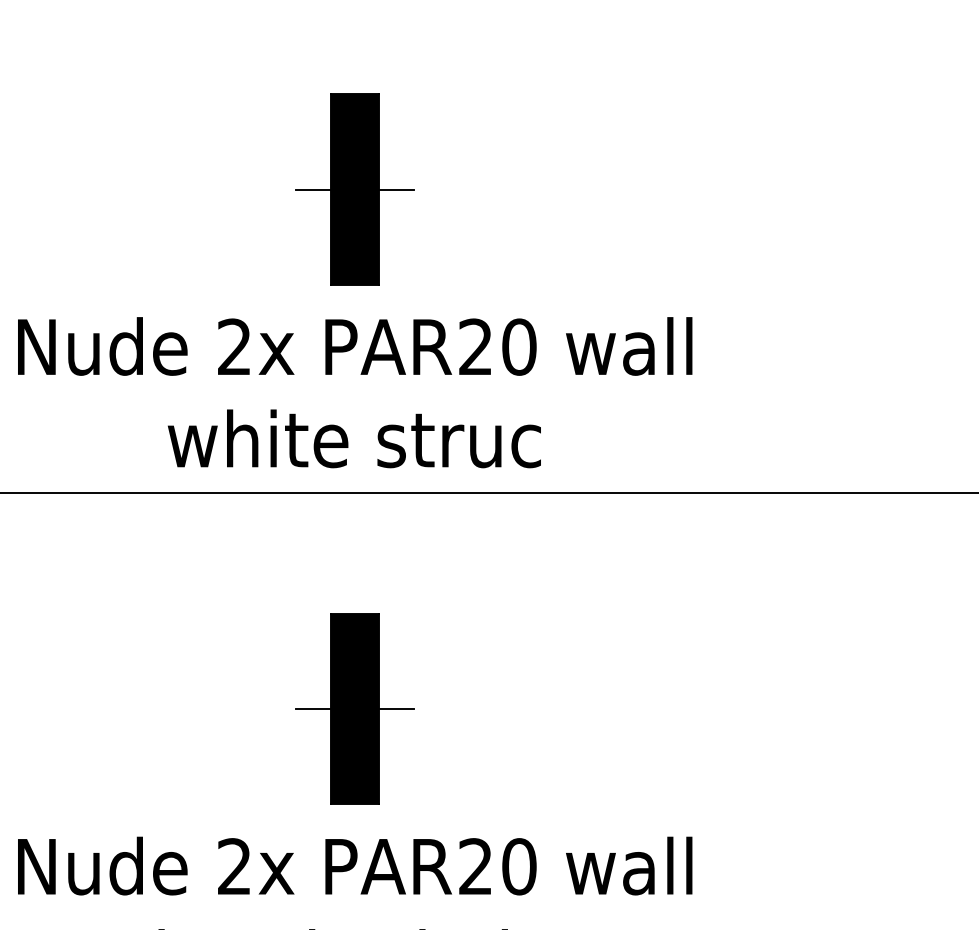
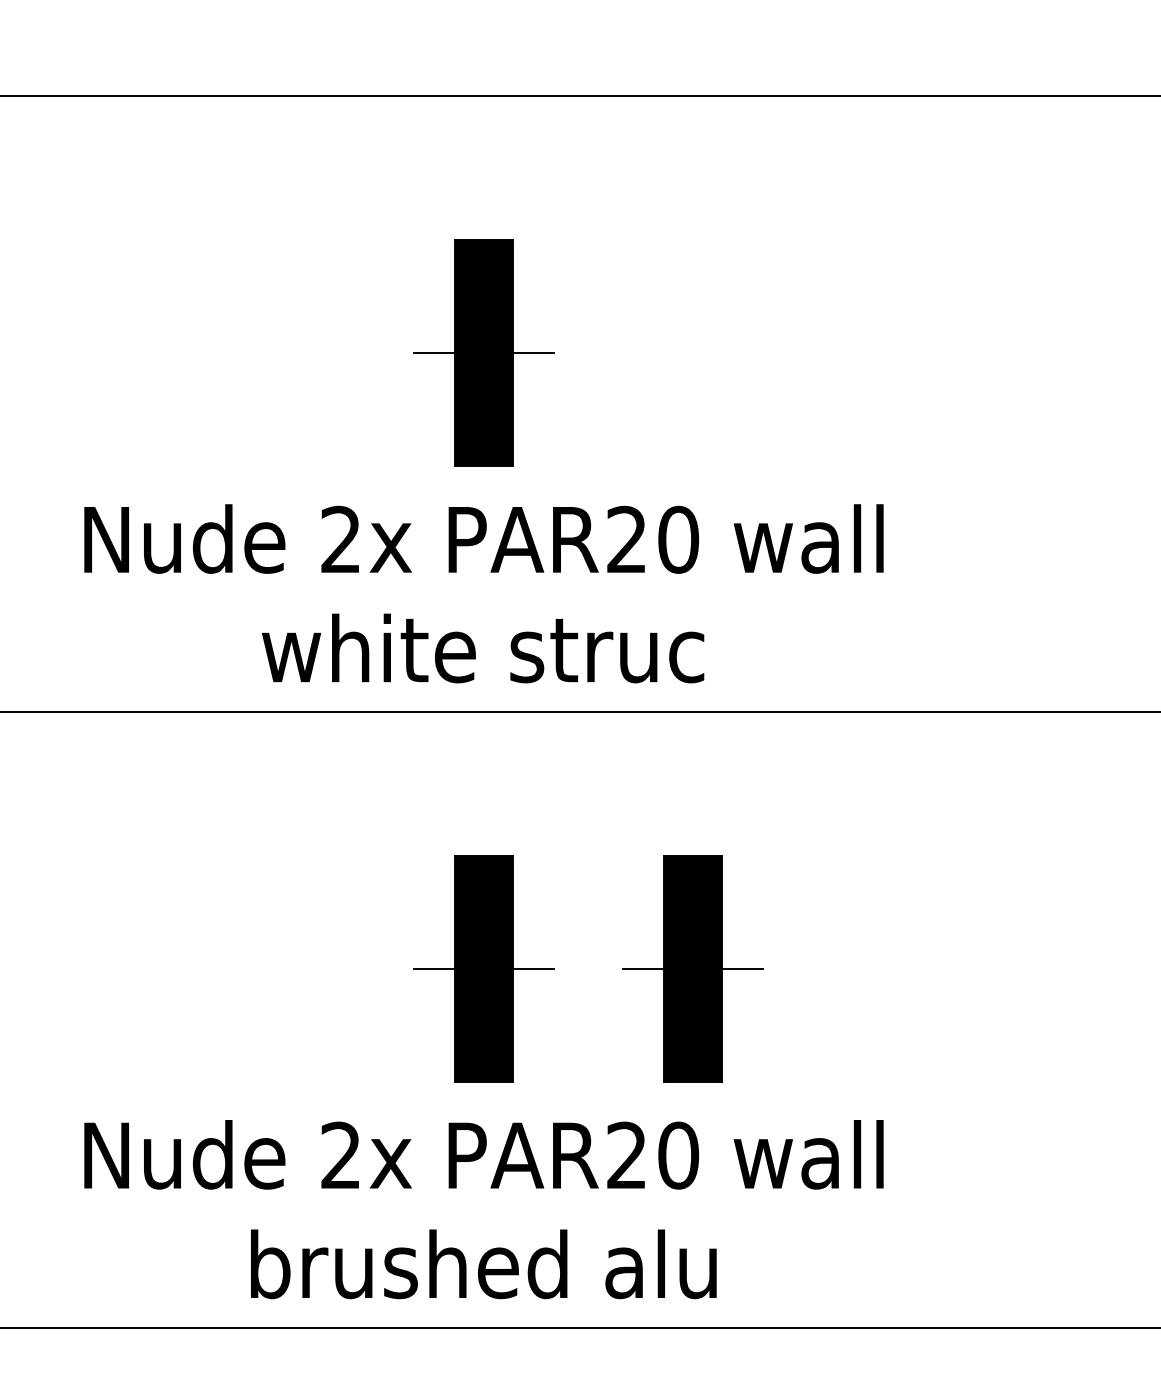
part: (531, 708) -> (692, 968), added

